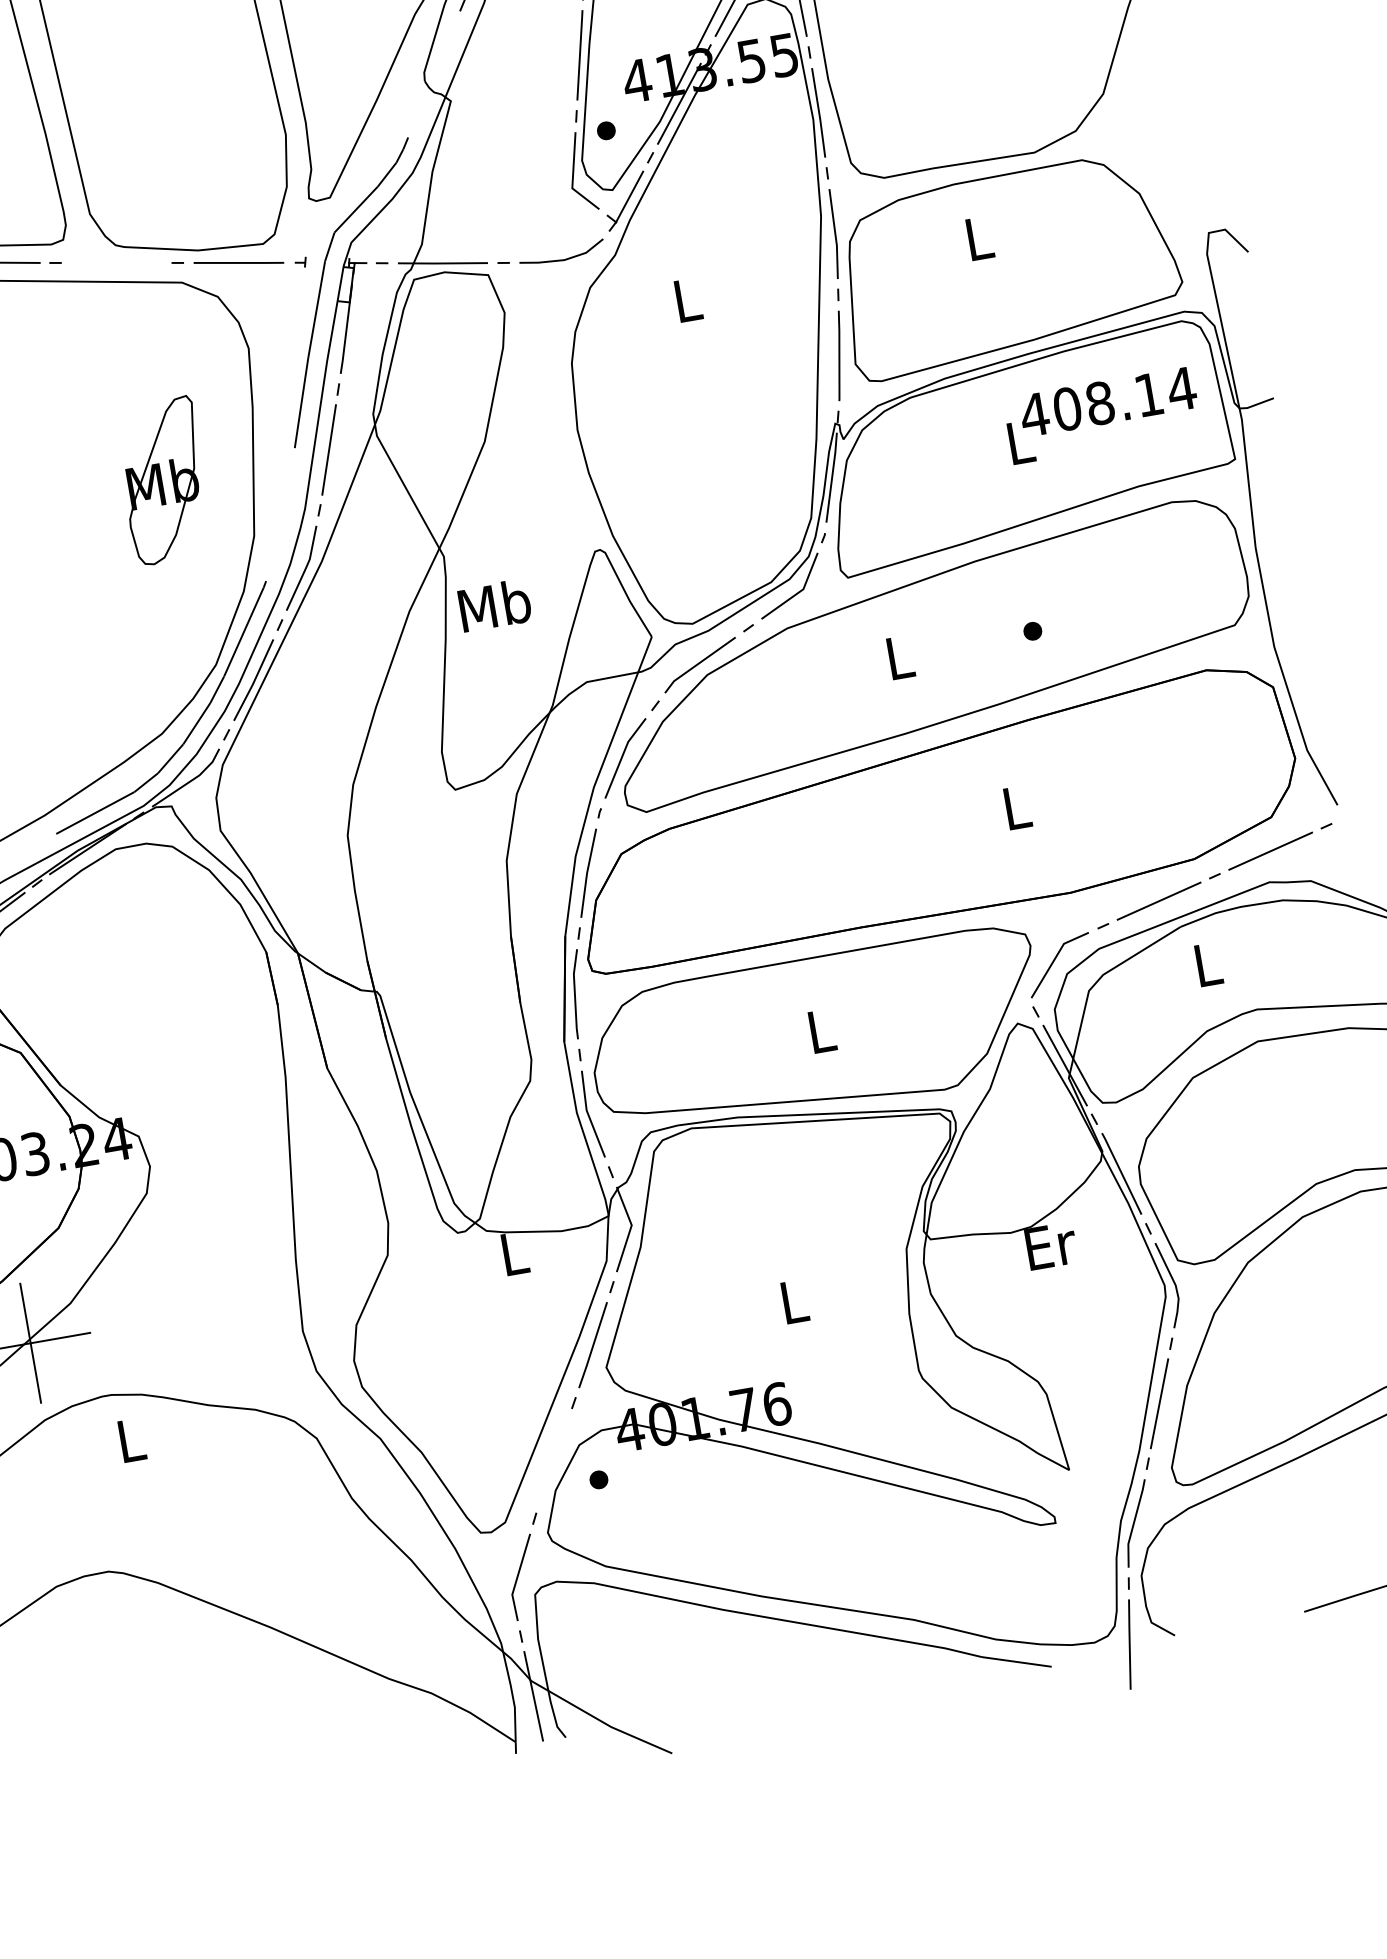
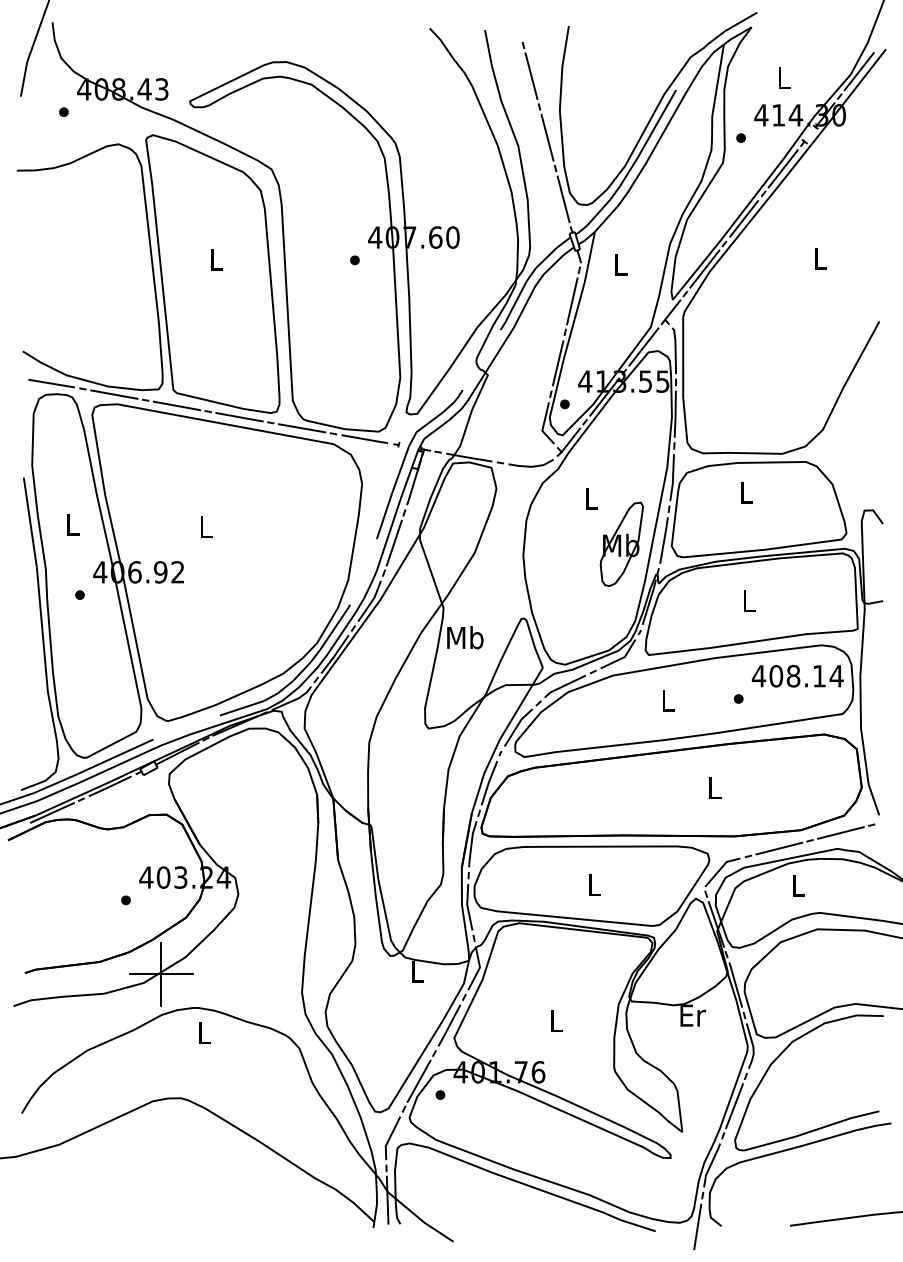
line: (115, 263) -> (301, 428), added
text: (1107, 400) -> (797, 675), moved
part: (162, 479) -> (621, 543), moved
line: (552, 1459) -> (418, 1080), added

